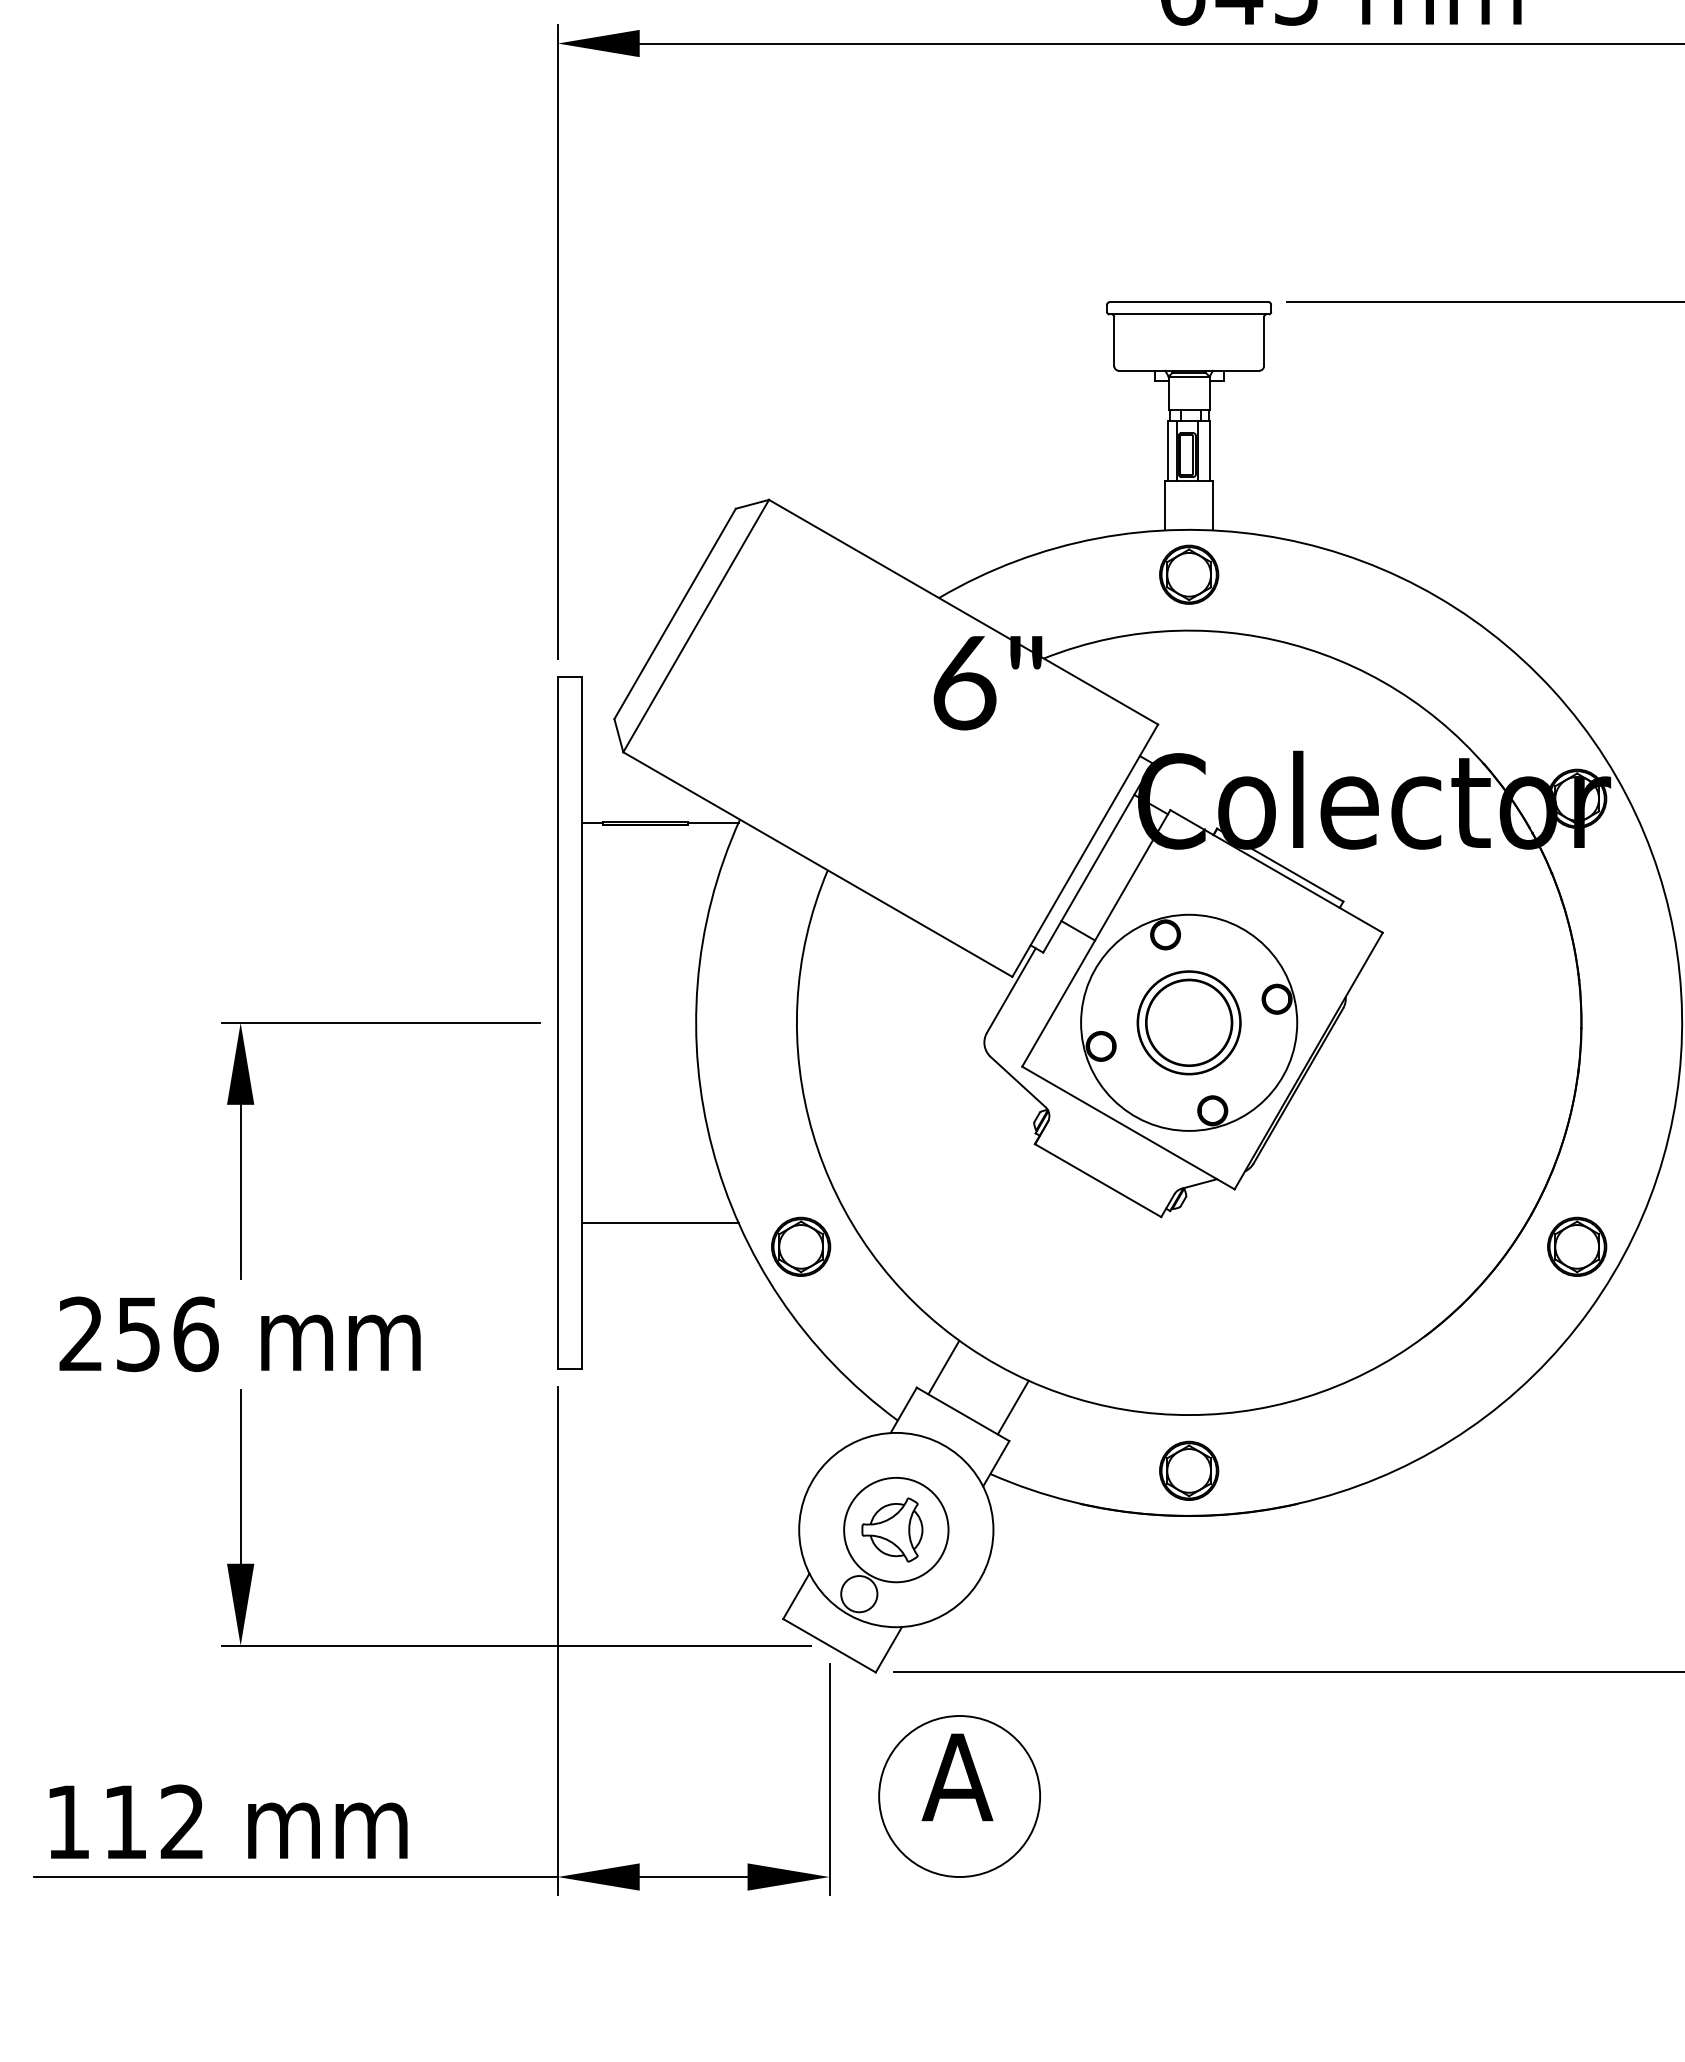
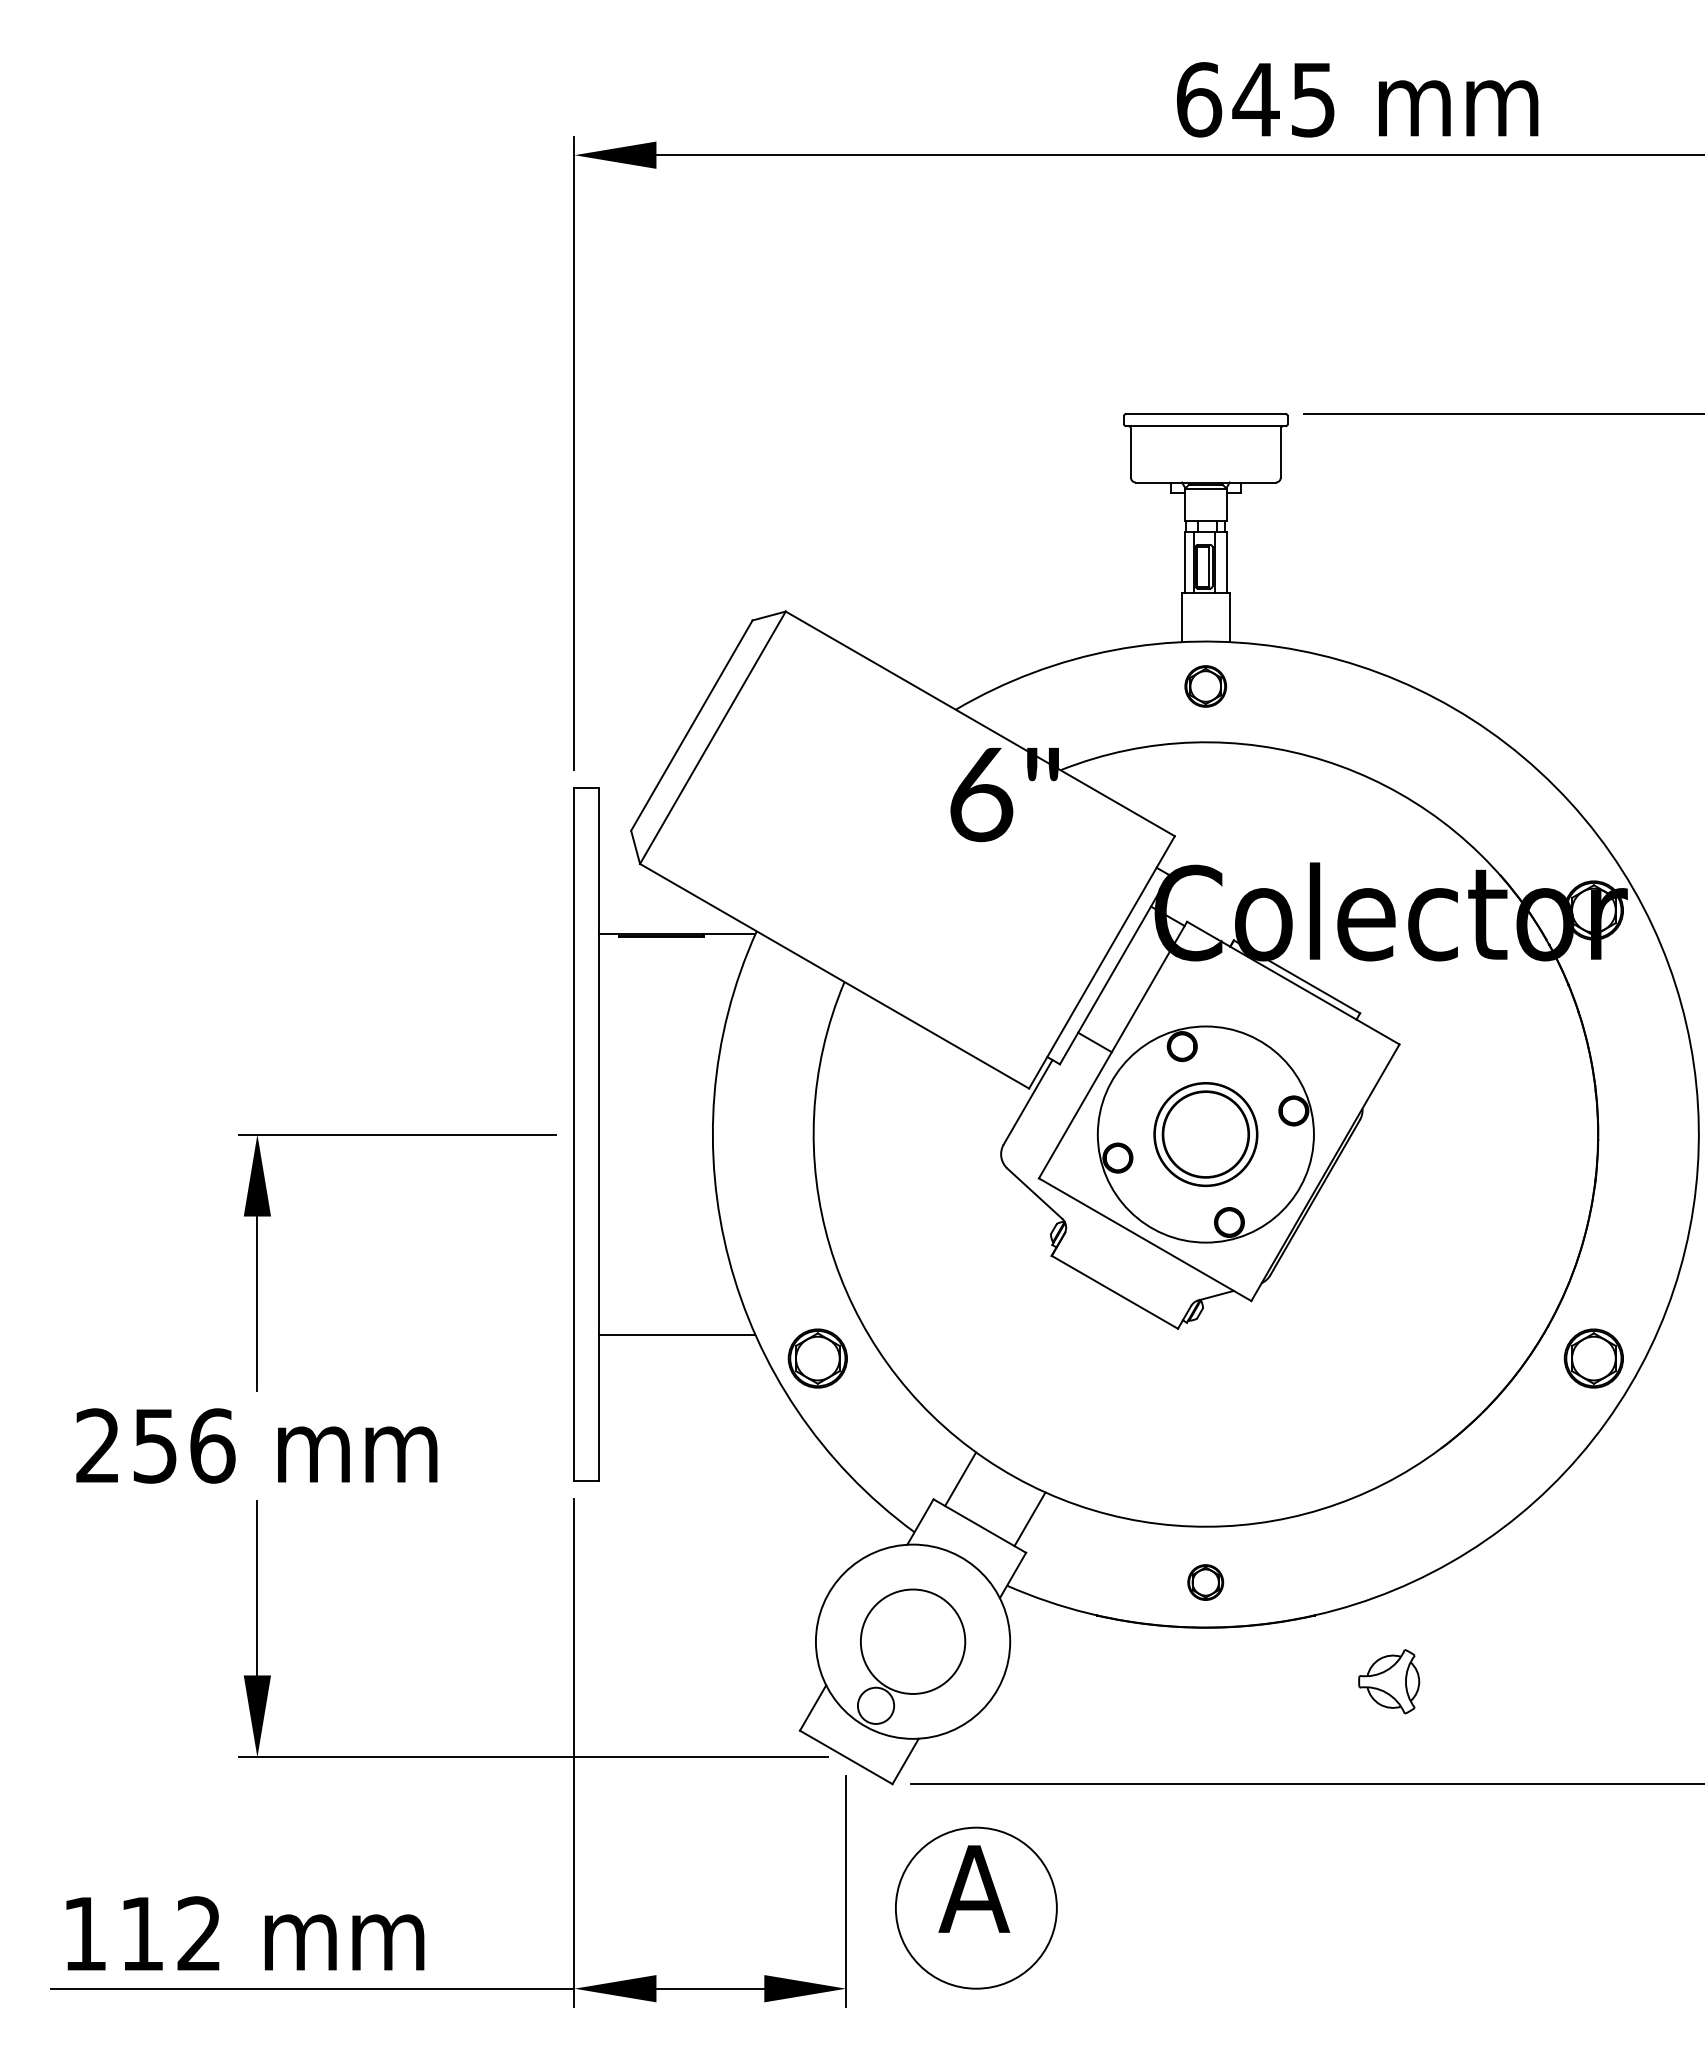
part: (1188, 574) -> (1205, 686), size x0.7
part: (1188, 1470) -> (1205, 1582), size x0.6
part: (892, 1529) -> (1389, 1681), moved

